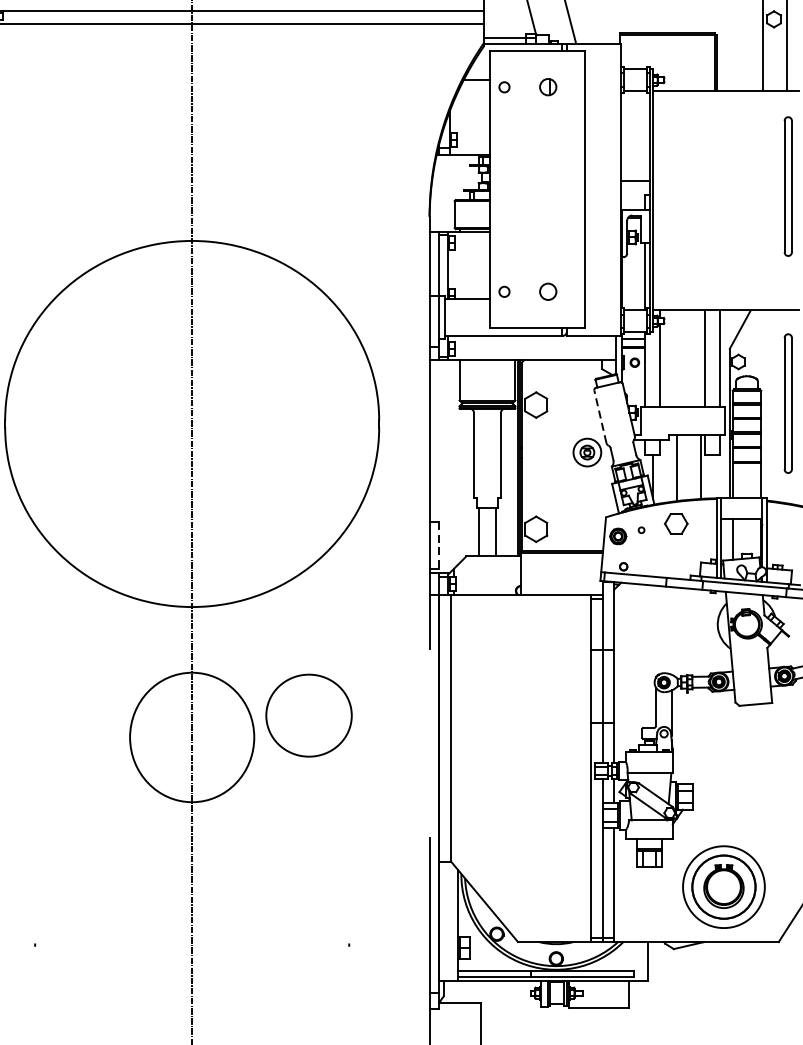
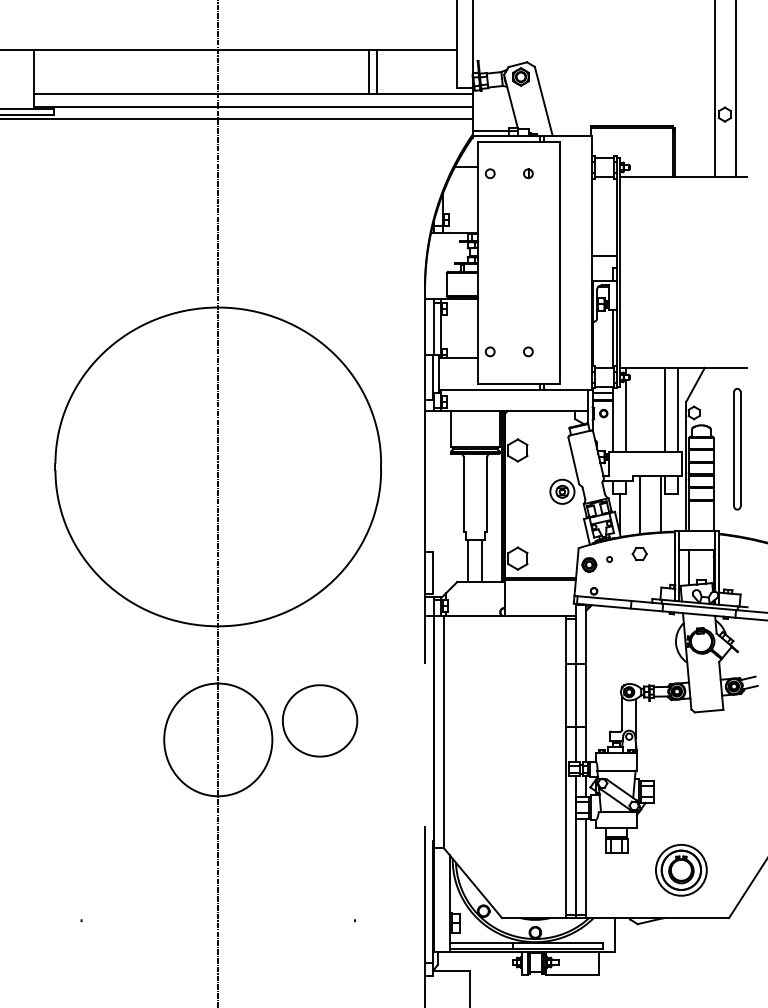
part: (548, 87) -> (528, 173), size x0.62
part: (788, 185) -> (737, 259), removed
circle: (548, 291) -> (528, 351), size x0.62
line: (600, 416) -> (573, 460), dashed -> solid
part: (675, 524) -> (639, 554), size x0.71
line: (438, 545) -> (432, 572), dashed -> solid
part: (724, 887) -> (681, 870), size x0.71

